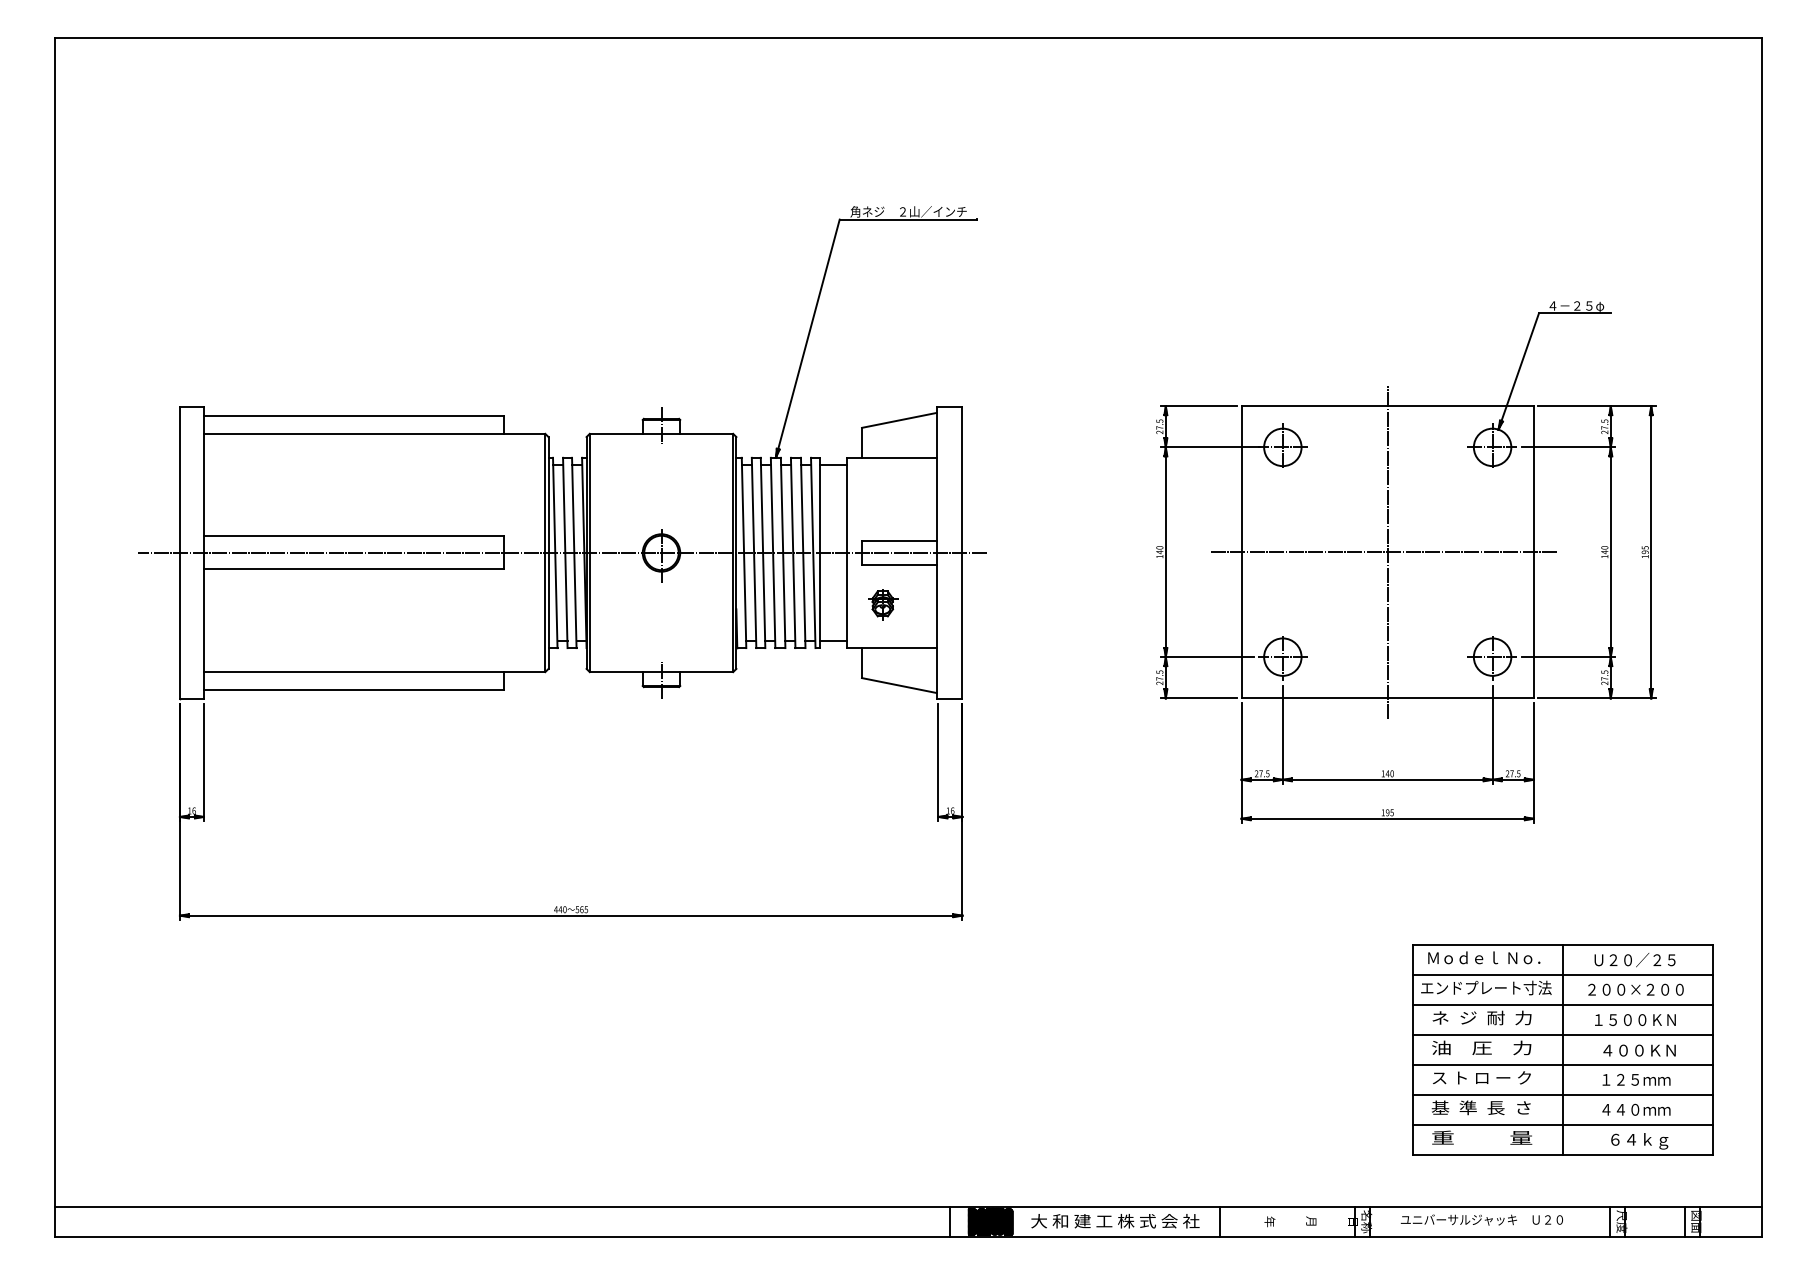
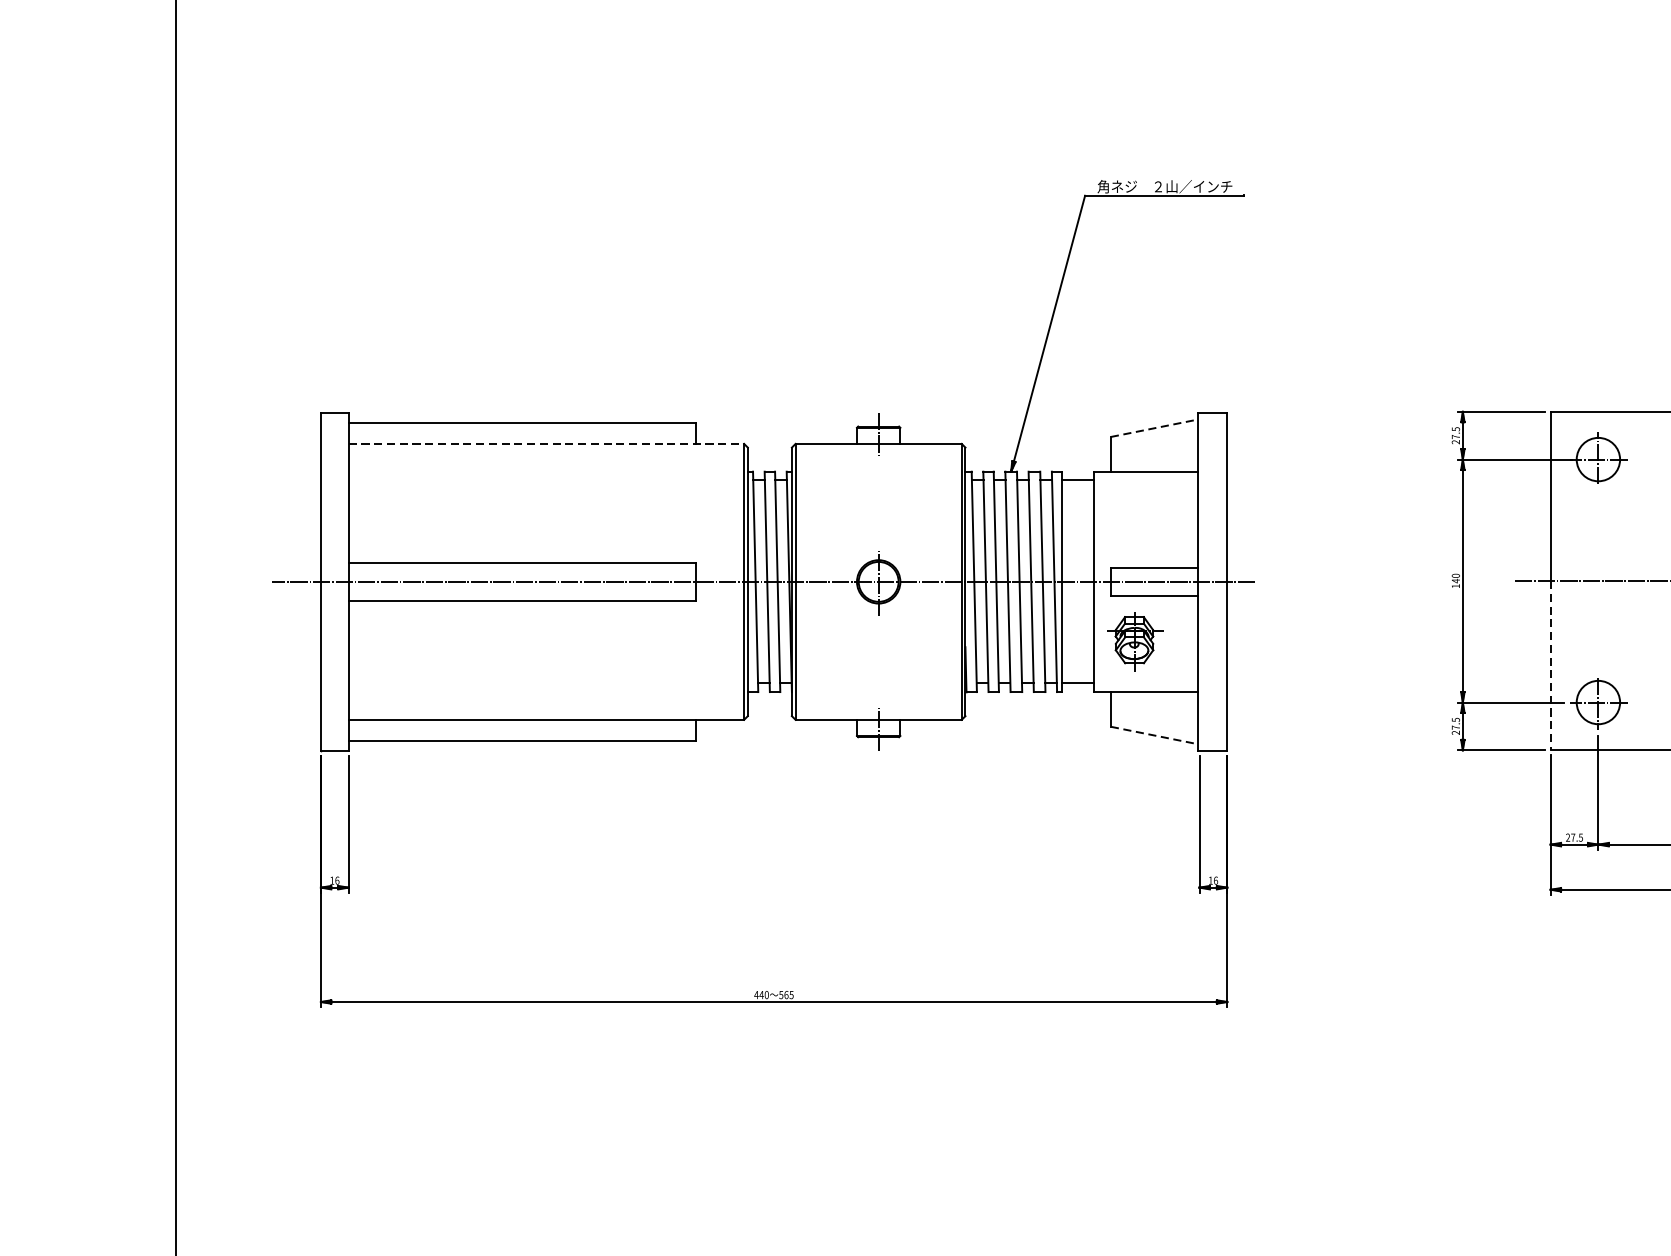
line: (899, 420) -> (1154, 428), solid -> dashed
line: (374, 433) -> (546, 443), solid -> dashed
part: (883, 604) -> (1135, 641), size x1.6
line: (1241, 625) -> (1550, 665), solid -> dashed
line: (899, 685) -> (1154, 735), solid -> dashed

